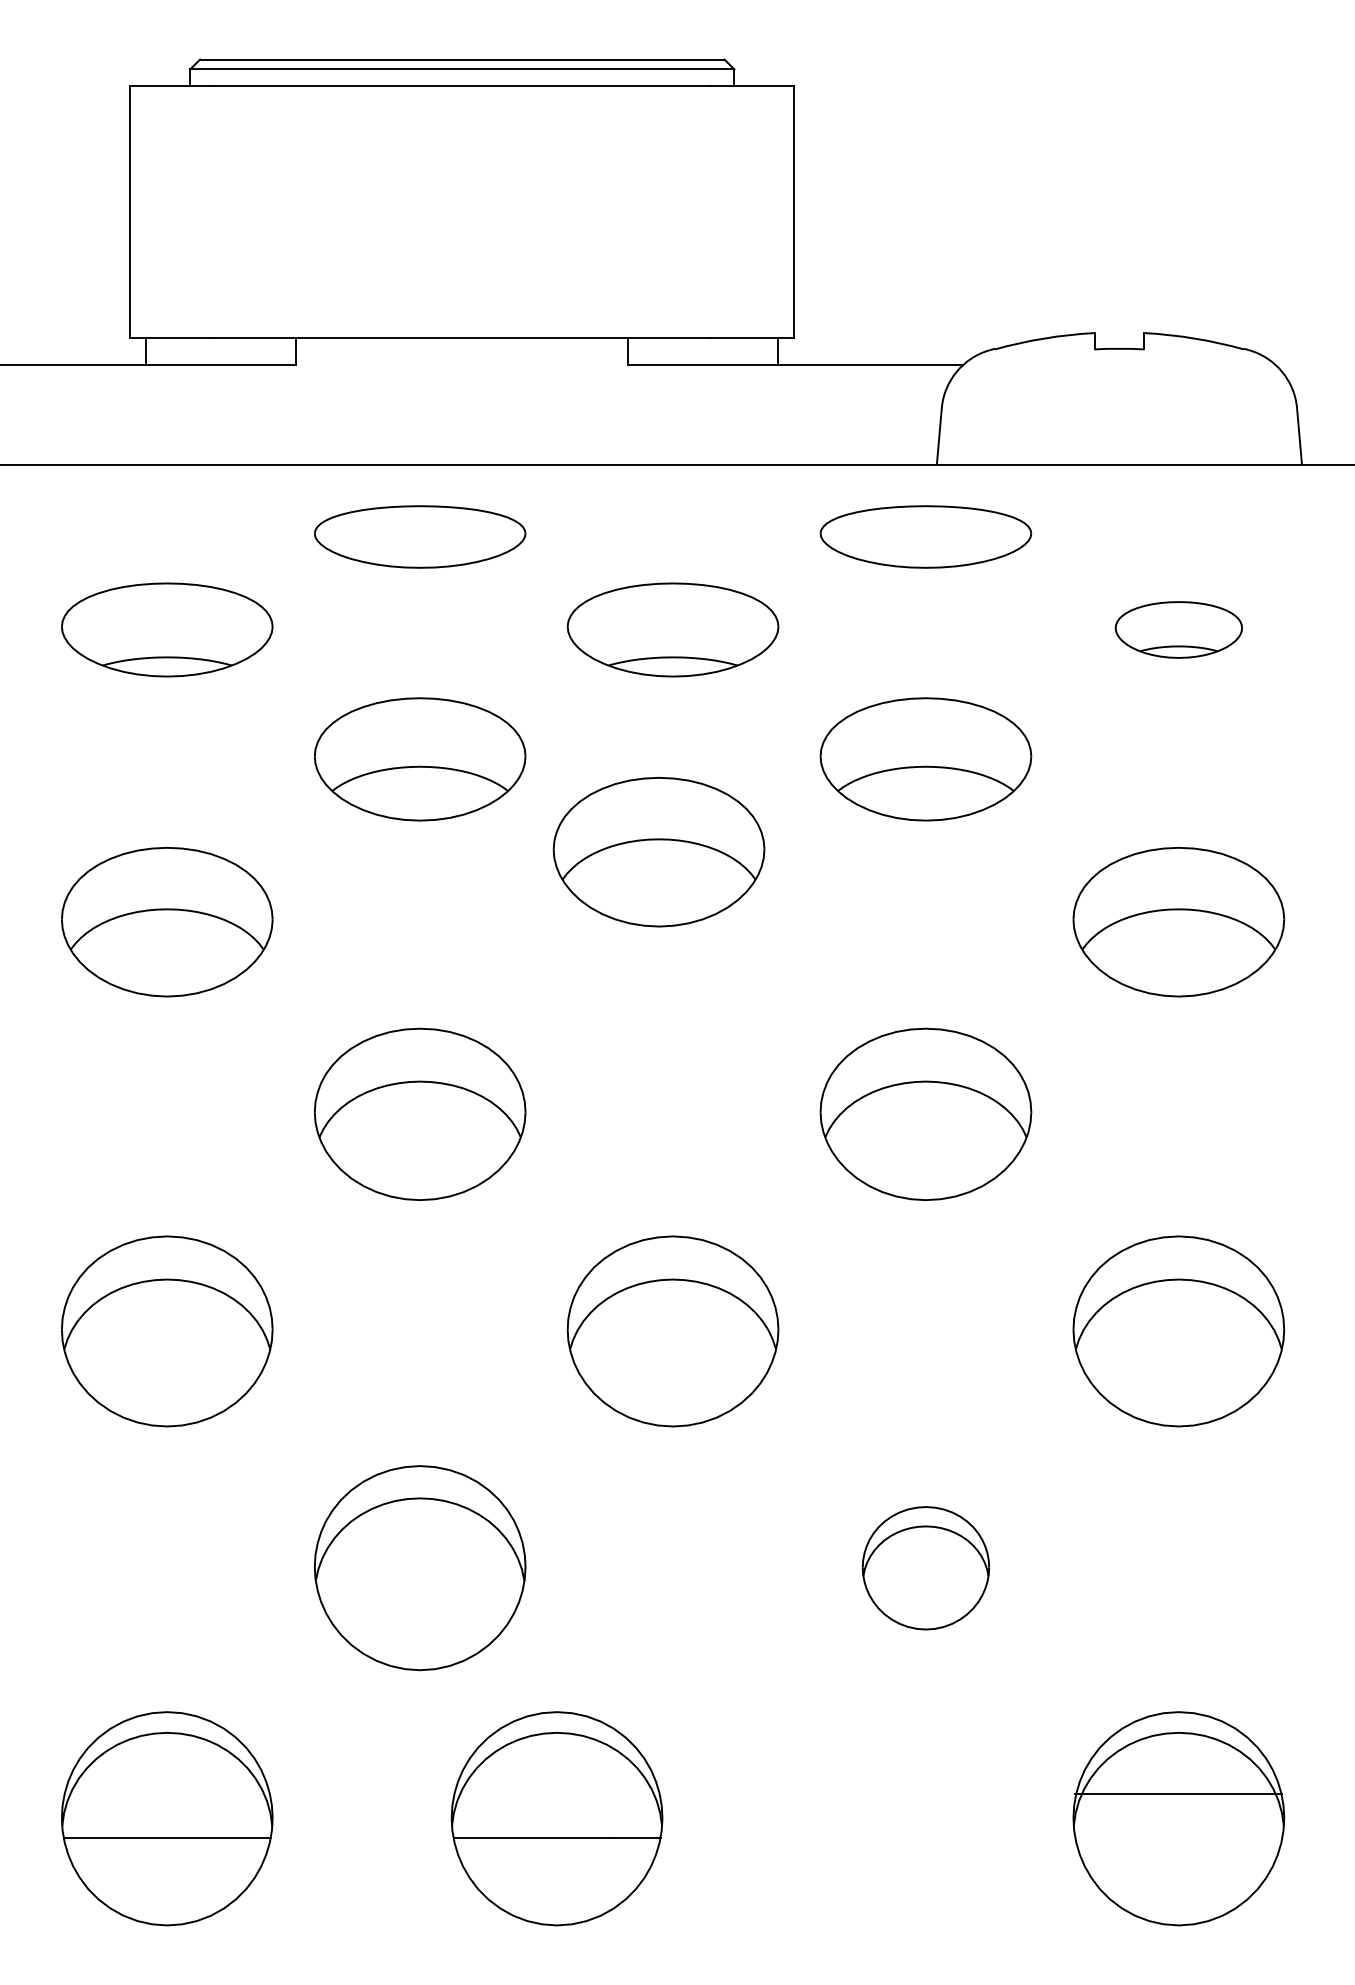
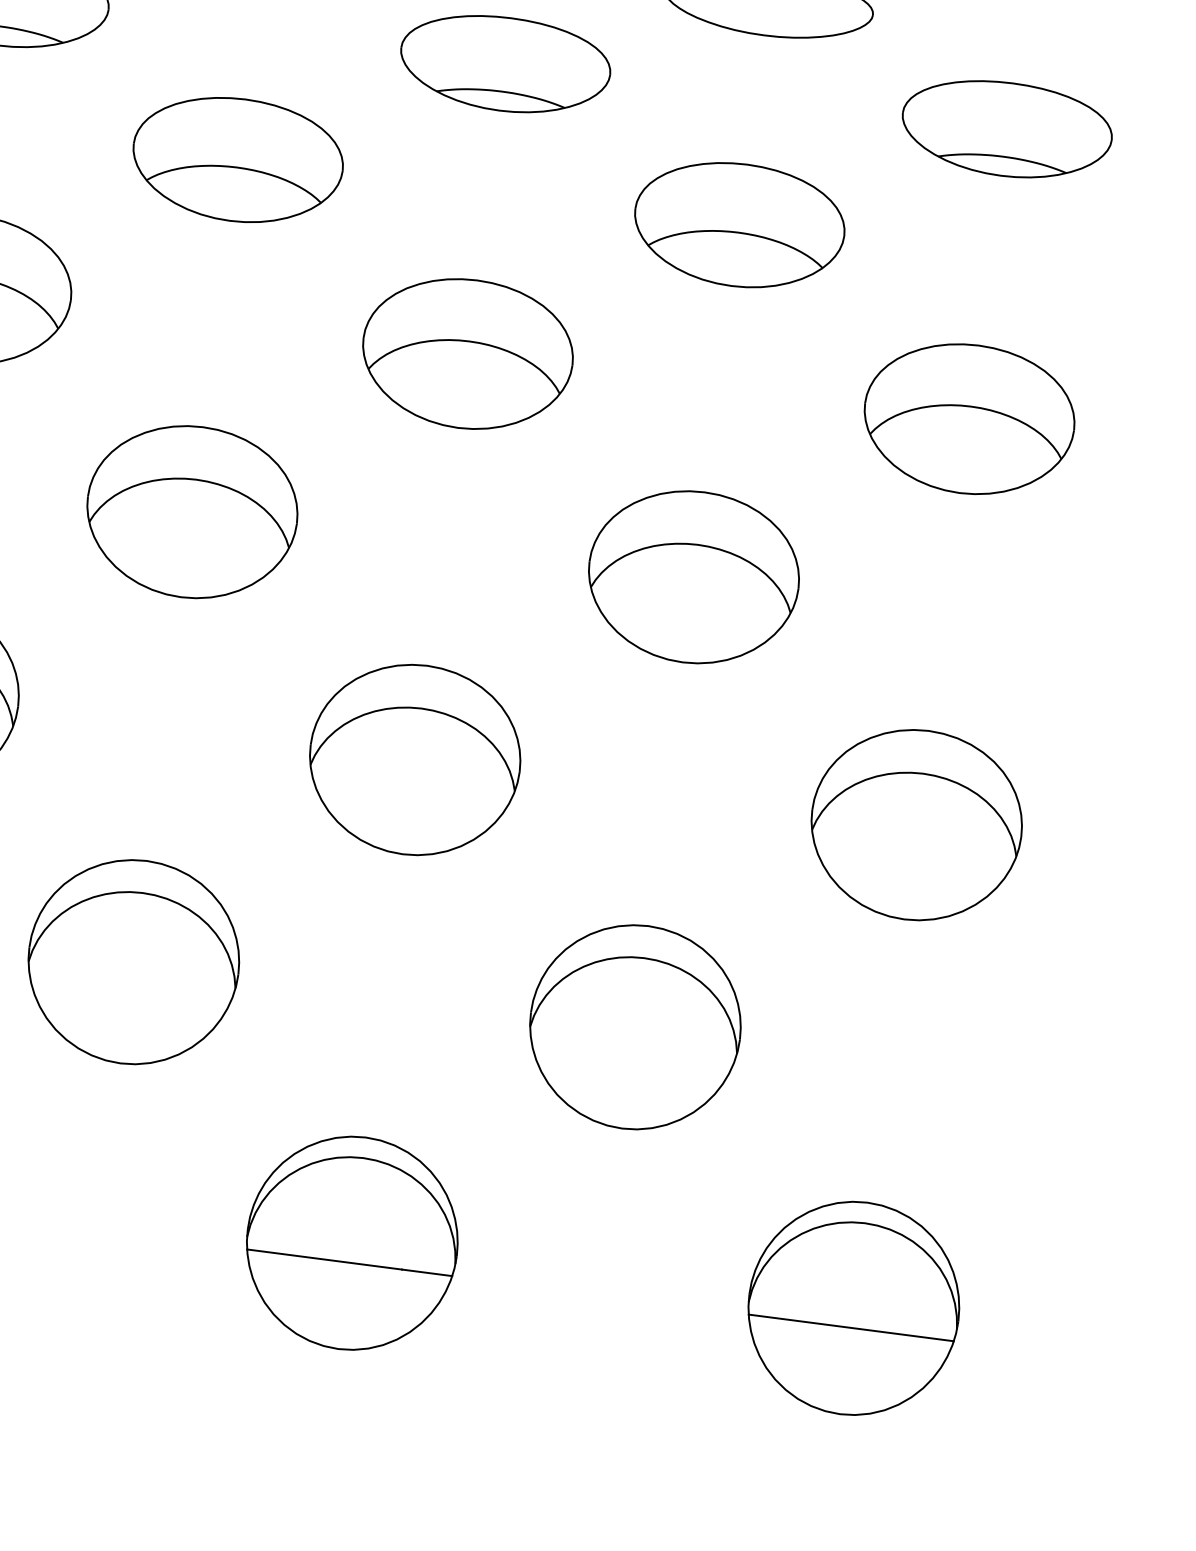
part: (1178, 629) -> (1006, 129), size x1.67
part: (658, 852) -> (467, 354), moved
part: (925, 1568) -> (634, 1027), size x1.67
line: (1178, 1794) -> (850, 1327), moved
part: (556, 1818) -> (351, 1242), moved

